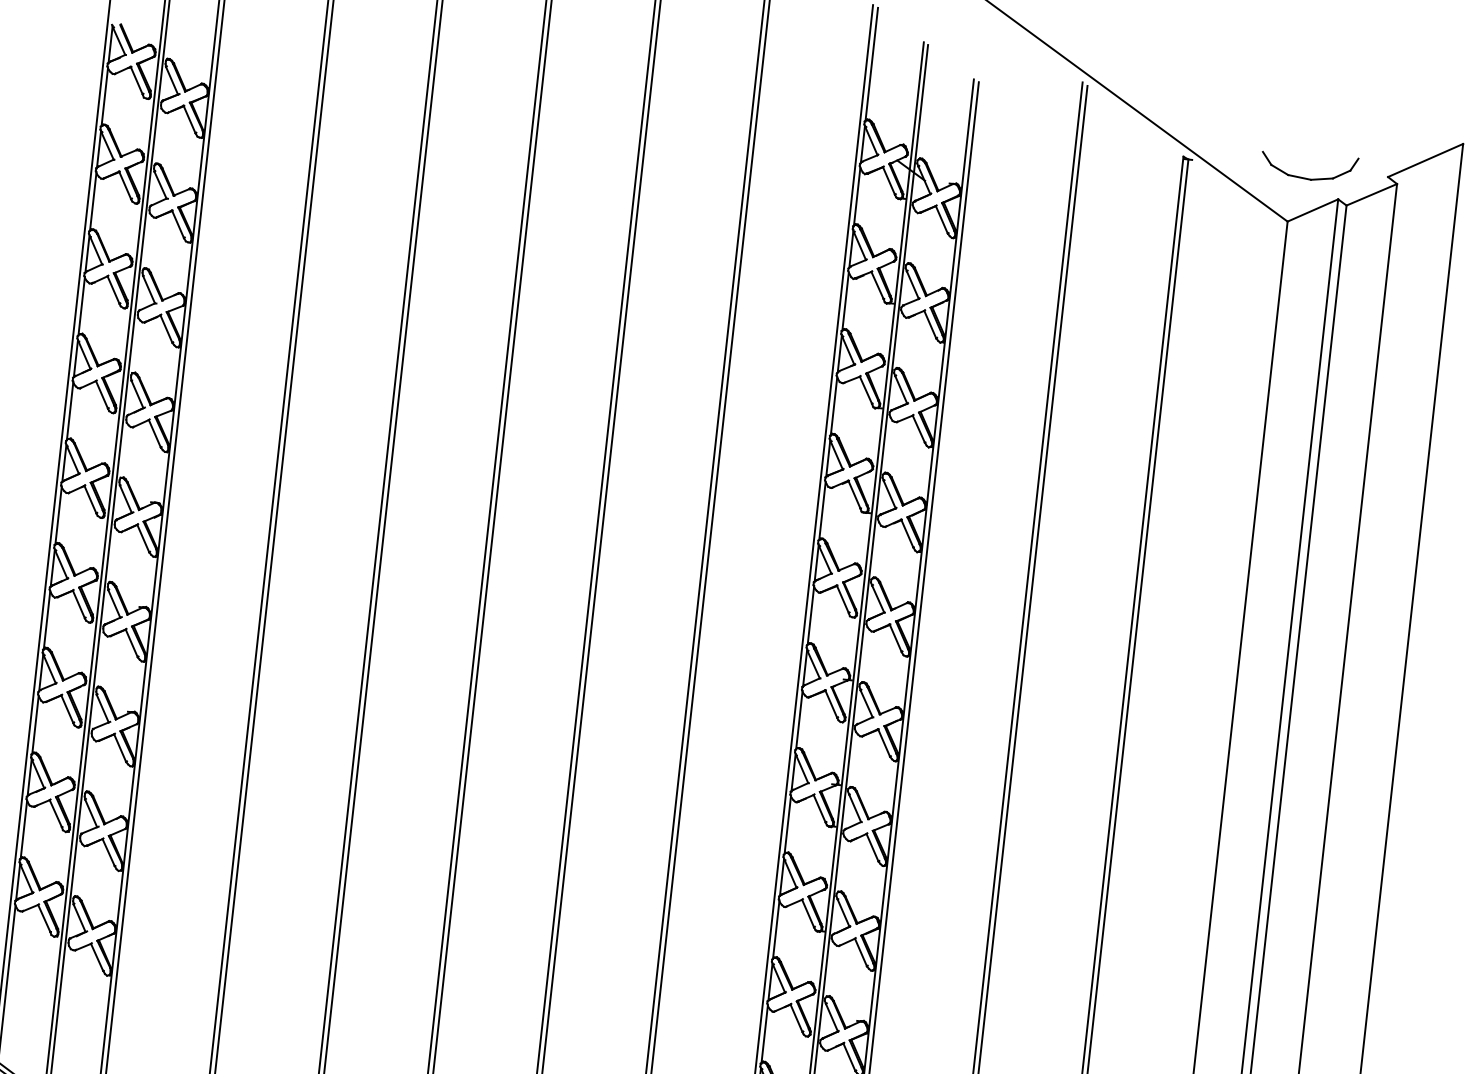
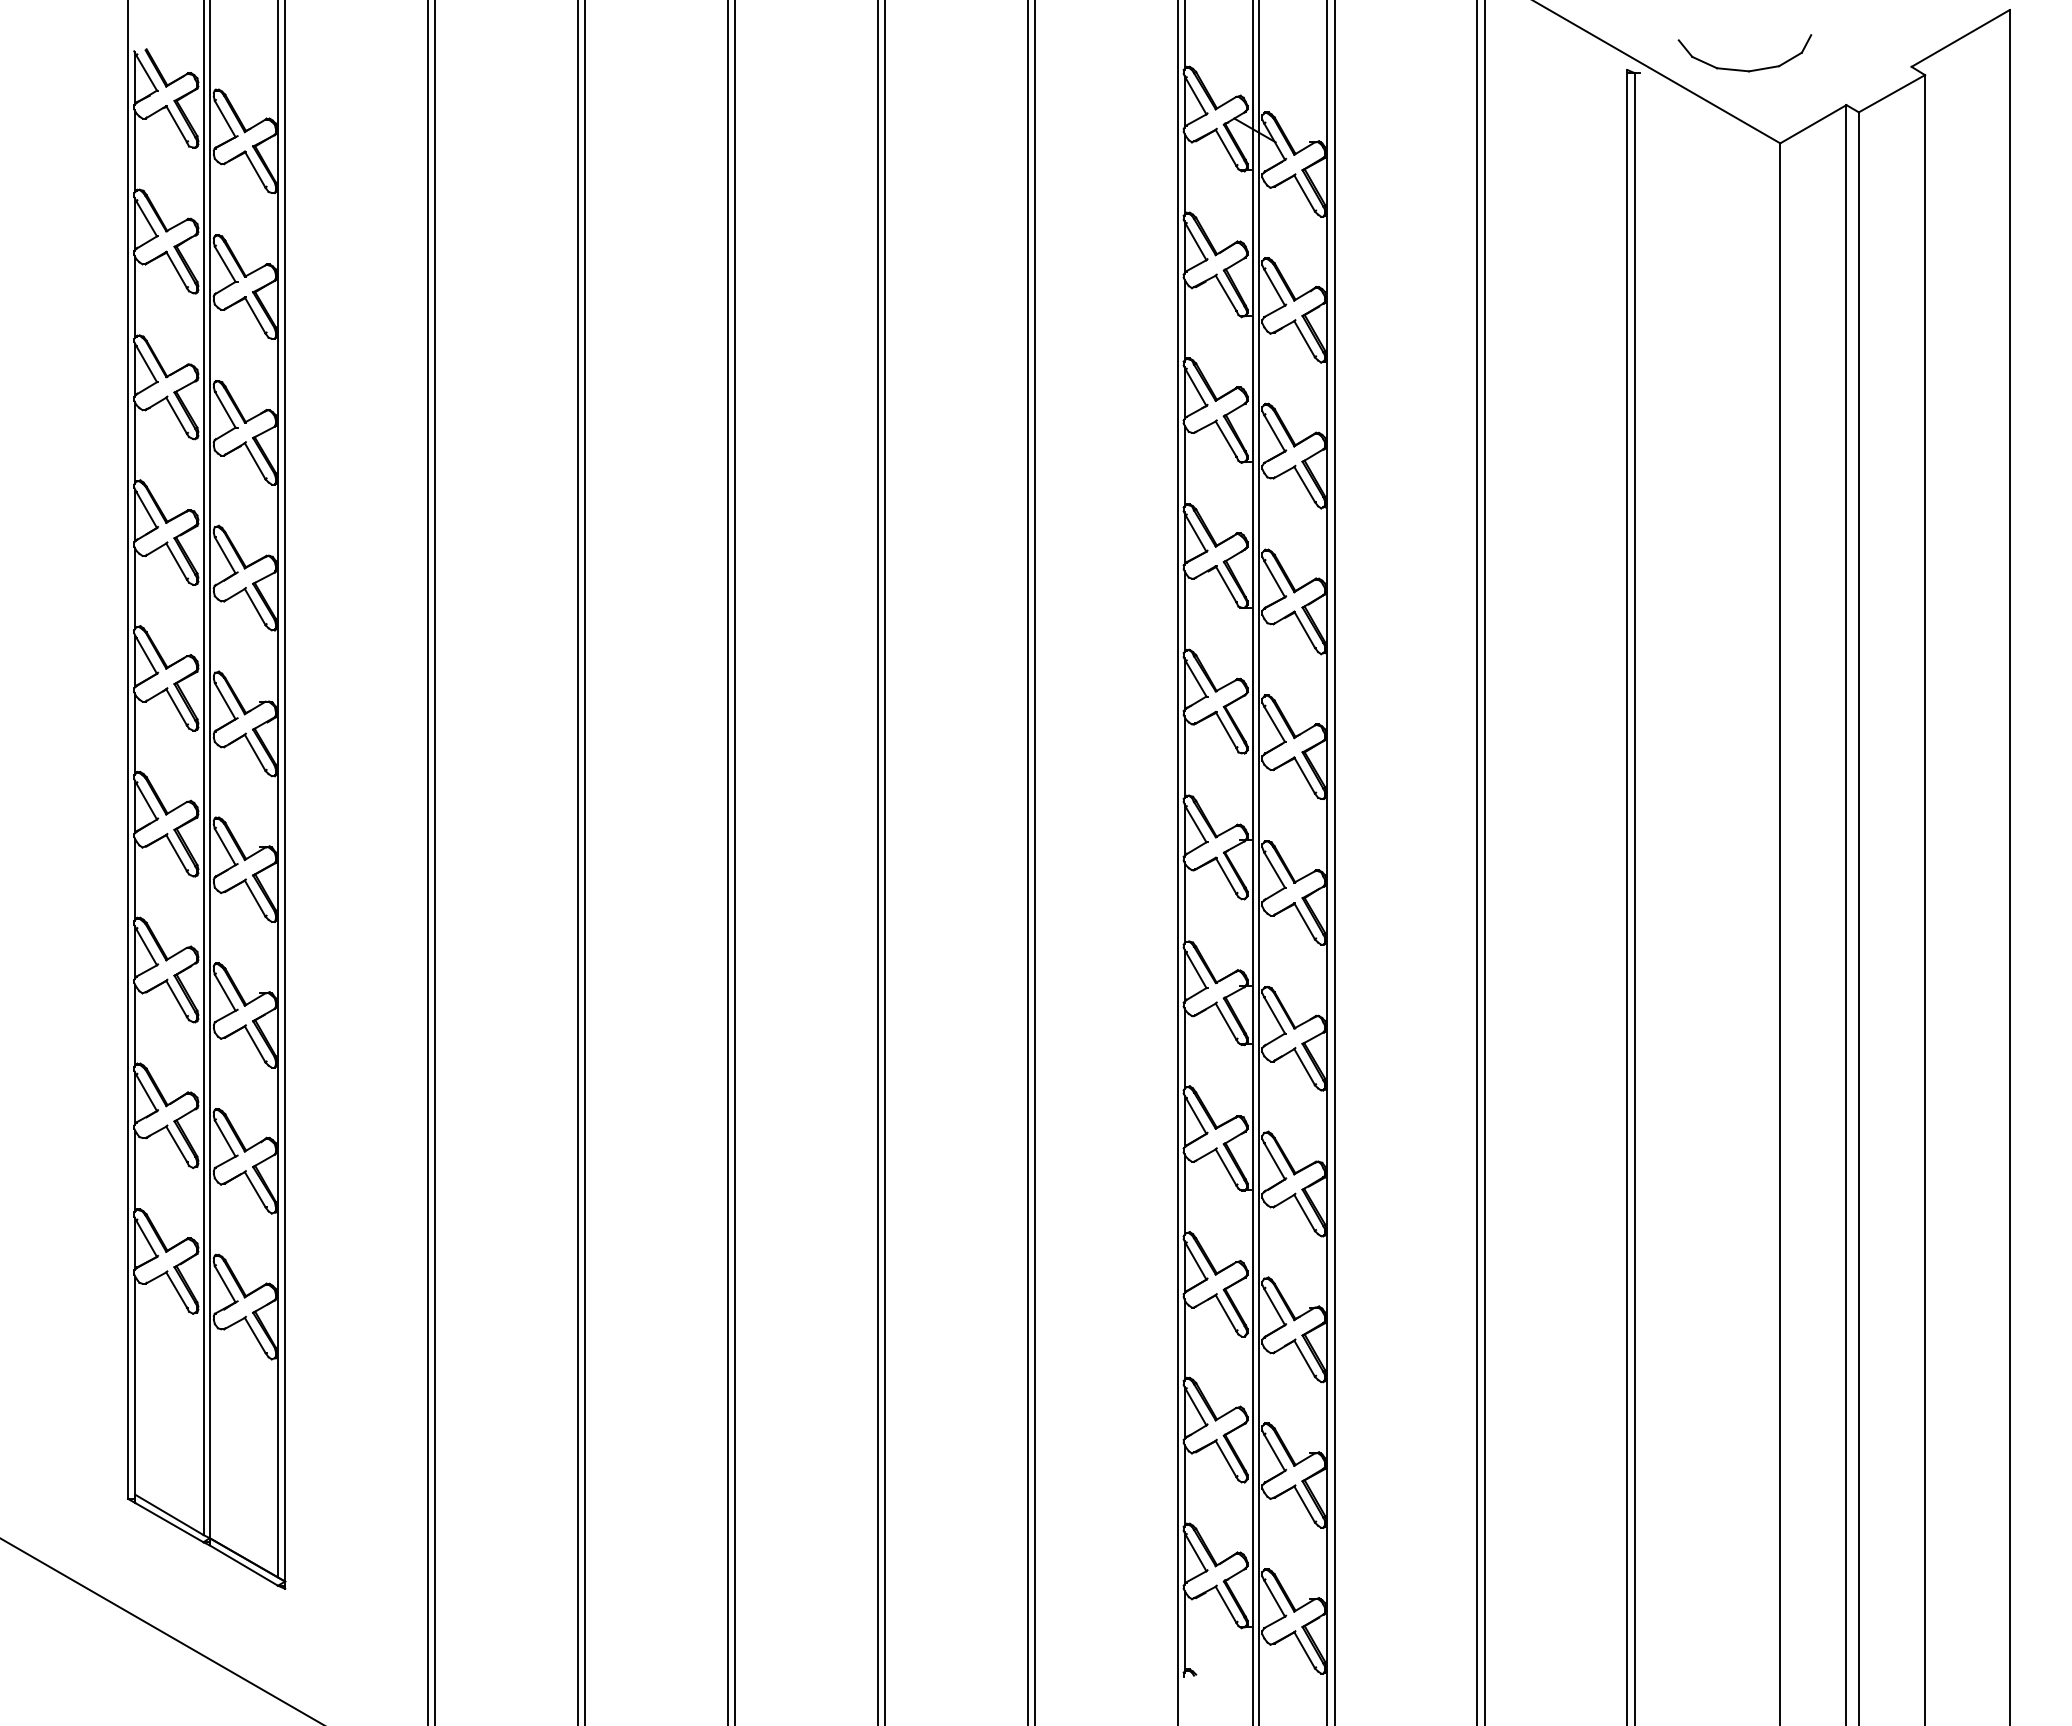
part: (1307, 178) -> (1743, 69), moved

